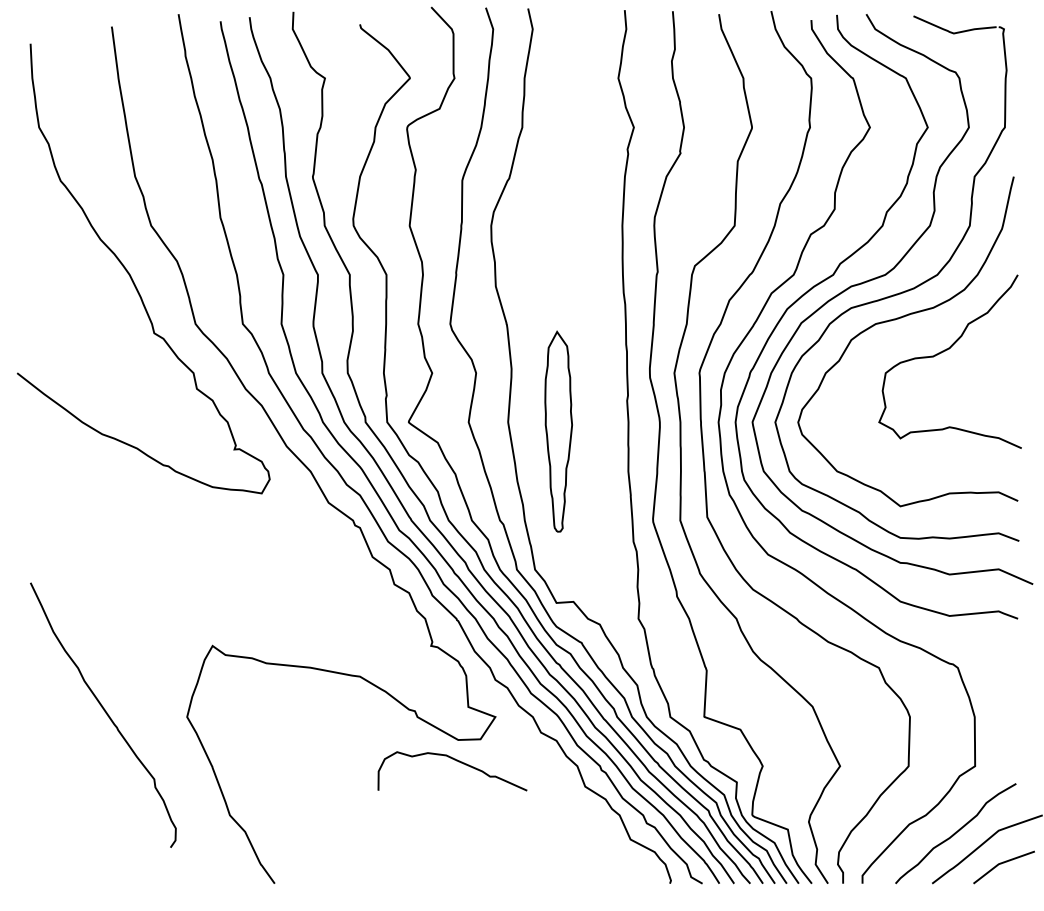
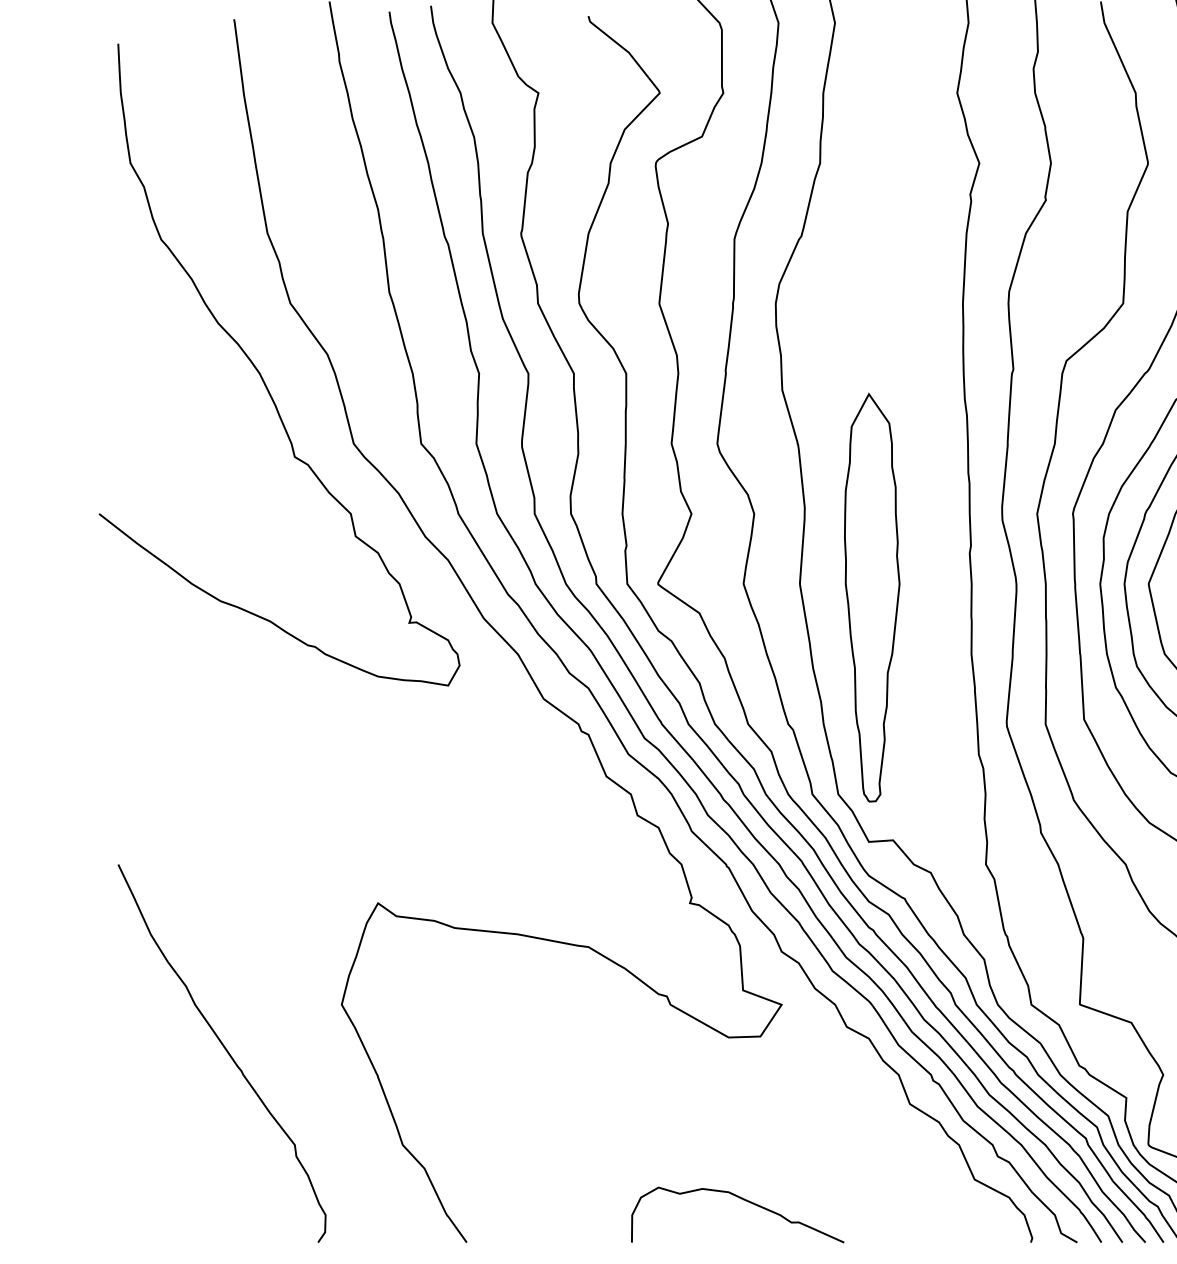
part: (558, 431) -> (871, 597), size x1.43
curve: (105, 713) -> (225, 1051), moved
curve: (456, 761) -> (743, 1200), moved

